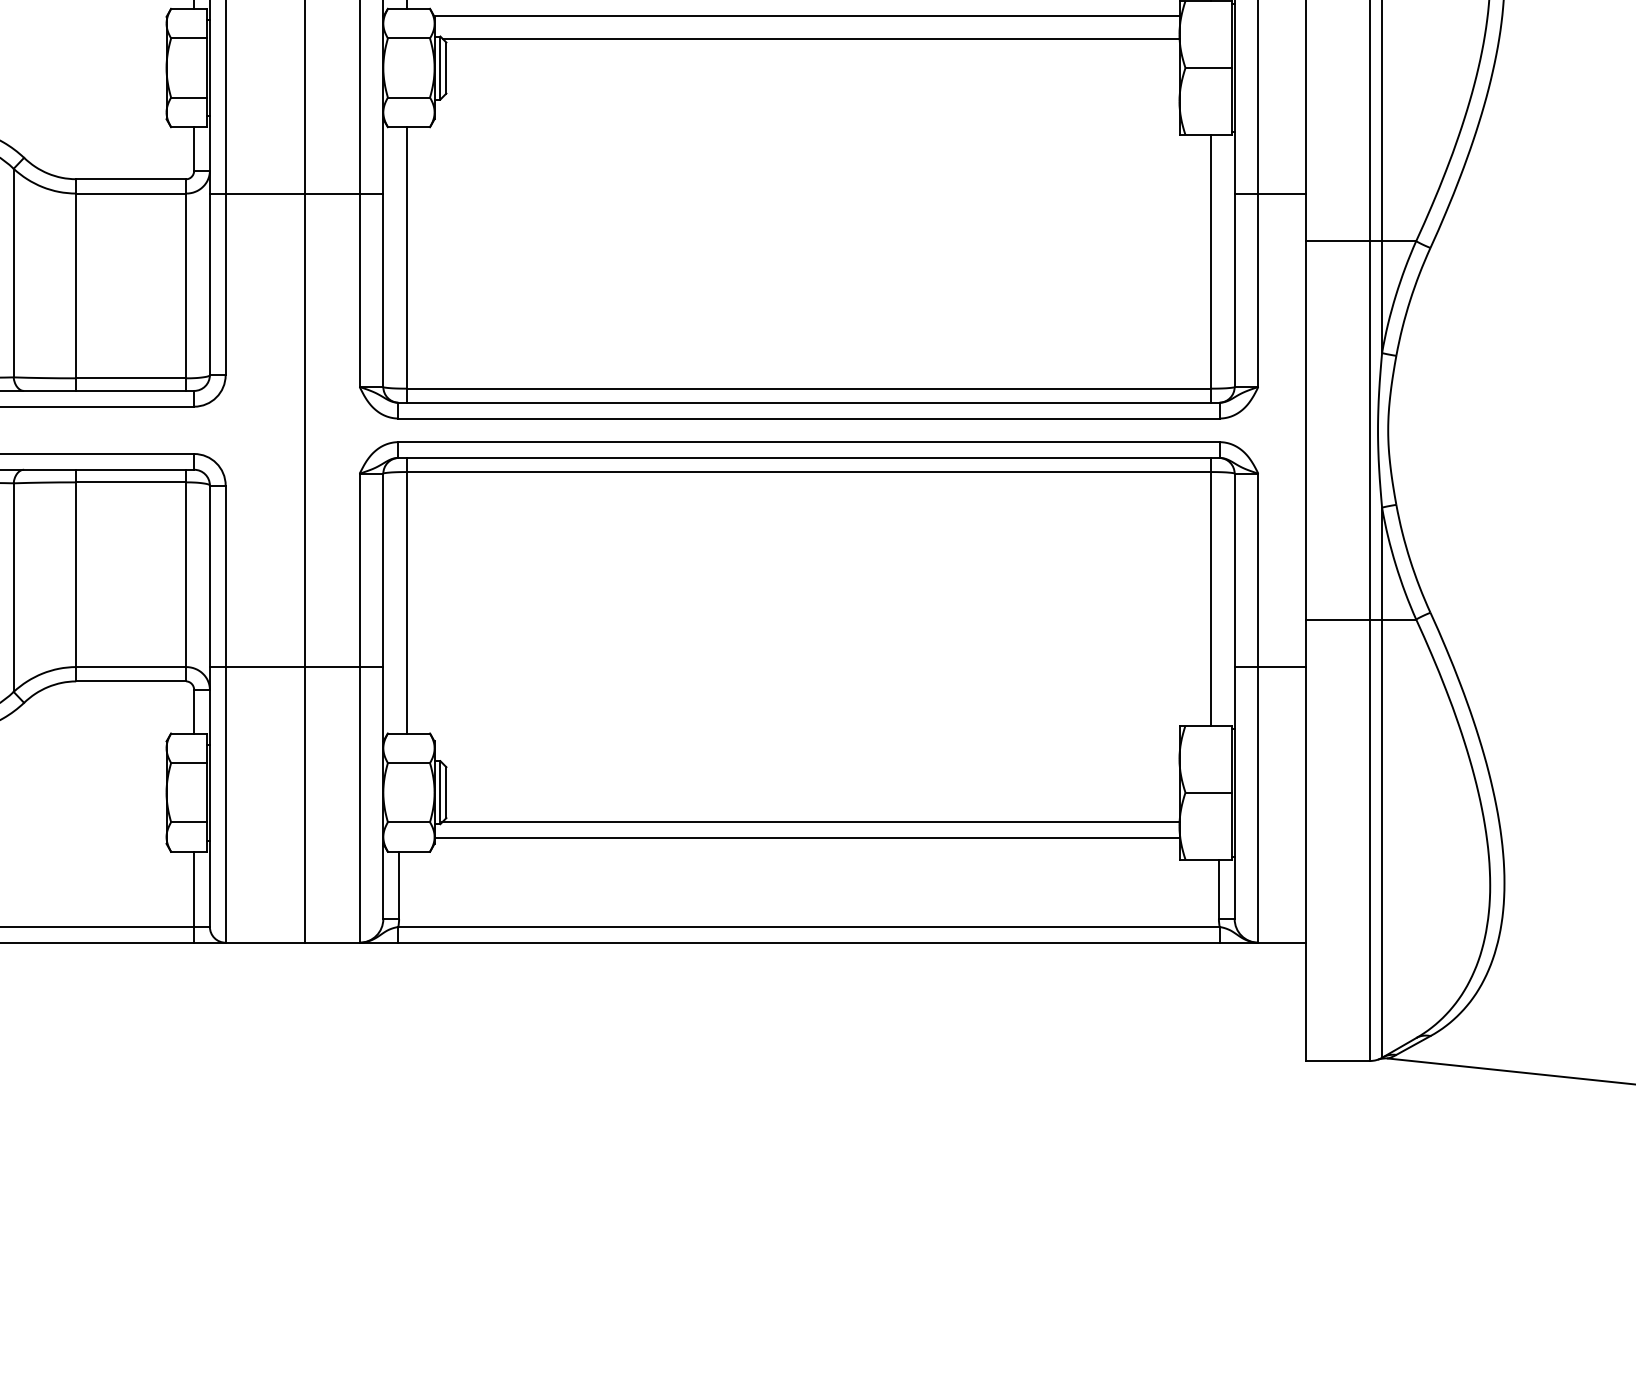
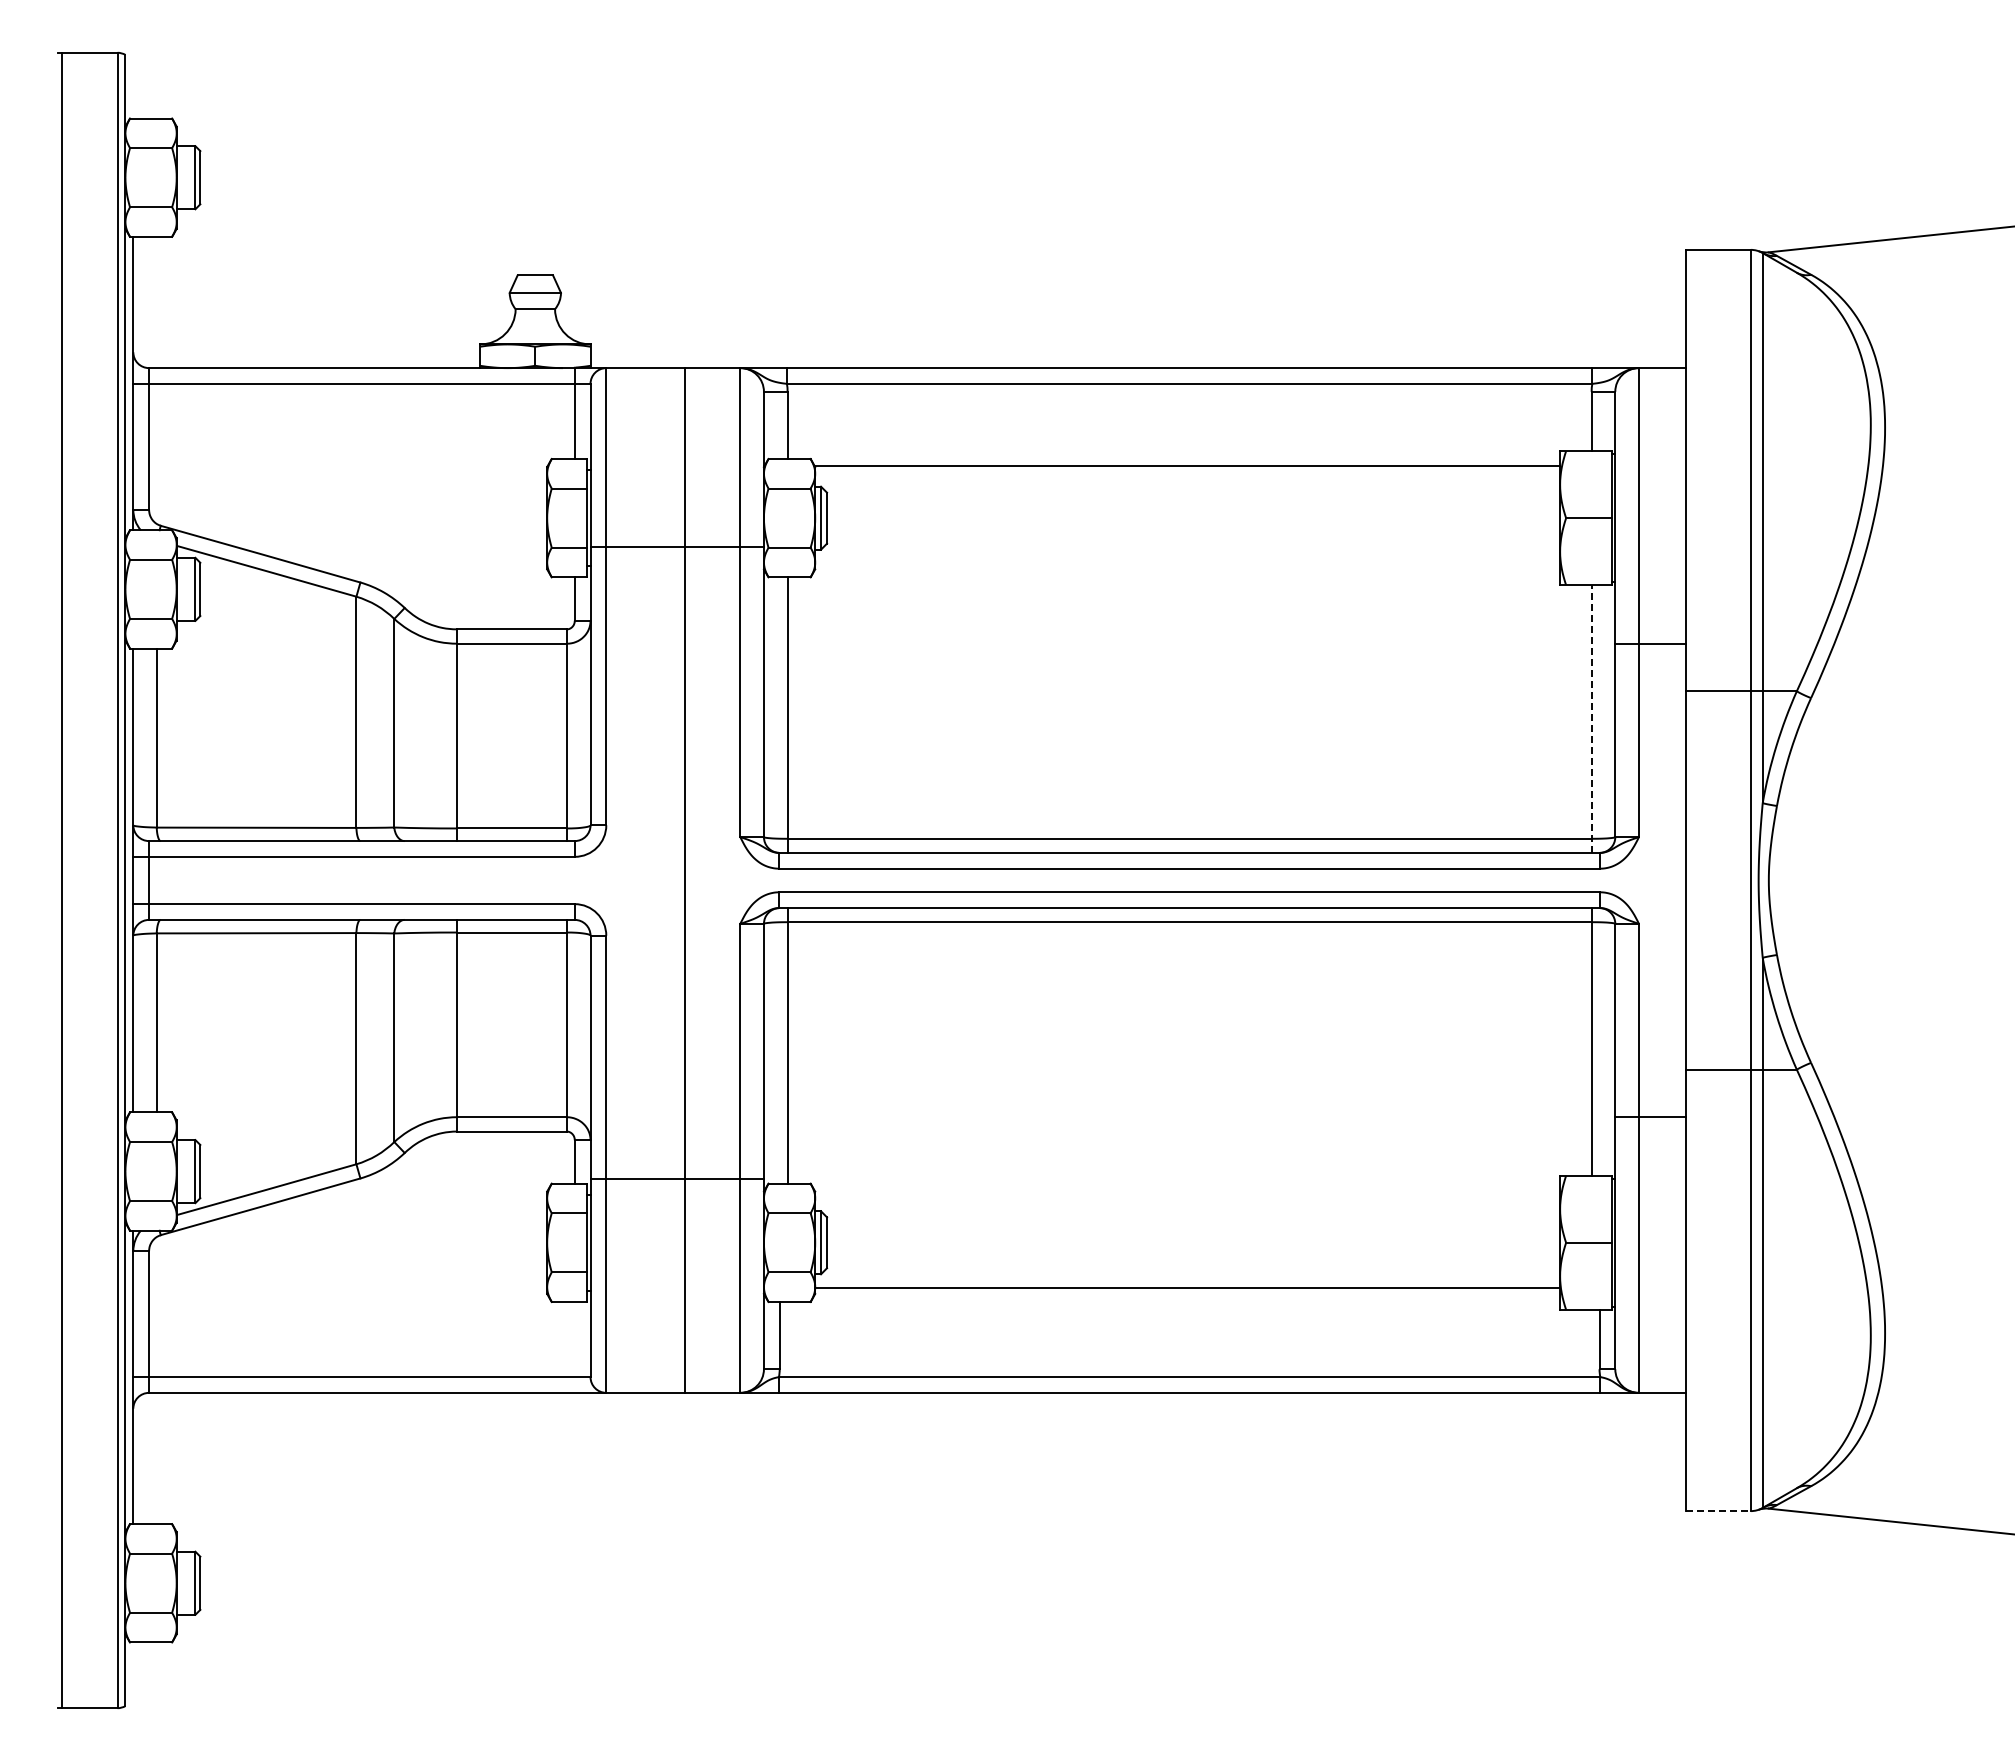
line: (810, 39) -> (1191, 489), removed
line: (295, 194) -> (676, 547), moved
line: (1210, 269) -> (1591, 719), solid -> dashed
line: (295, 666) -> (676, 1178), moved
line: (810, 822) -> (1191, 1272), removed
line: (193, 896) -> (574, 1346), removed
line: (1338, 1061) -> (1719, 1511), solid -> dashed

